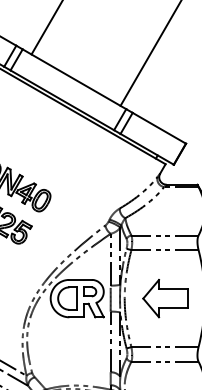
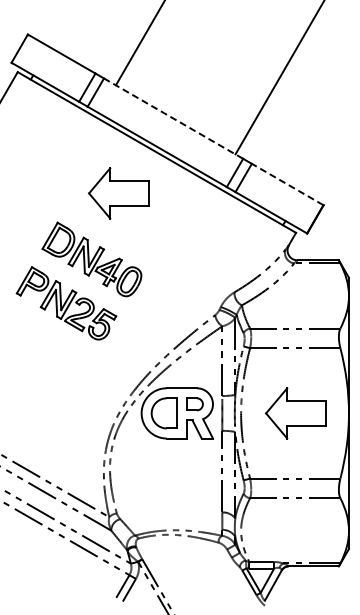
line: (74, 79) -> (173, 118), solid -> dashed
line: (159, 128) -> (287, 184), solid -> dashed
part: (33, 134) -> (118, 193), added

